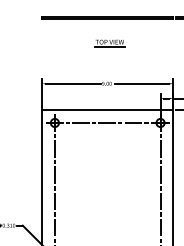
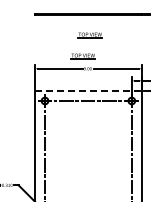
part: (100, 68) -> (82, 56), added
line: (107, 110) -> (88, 90), solid -> dashed

